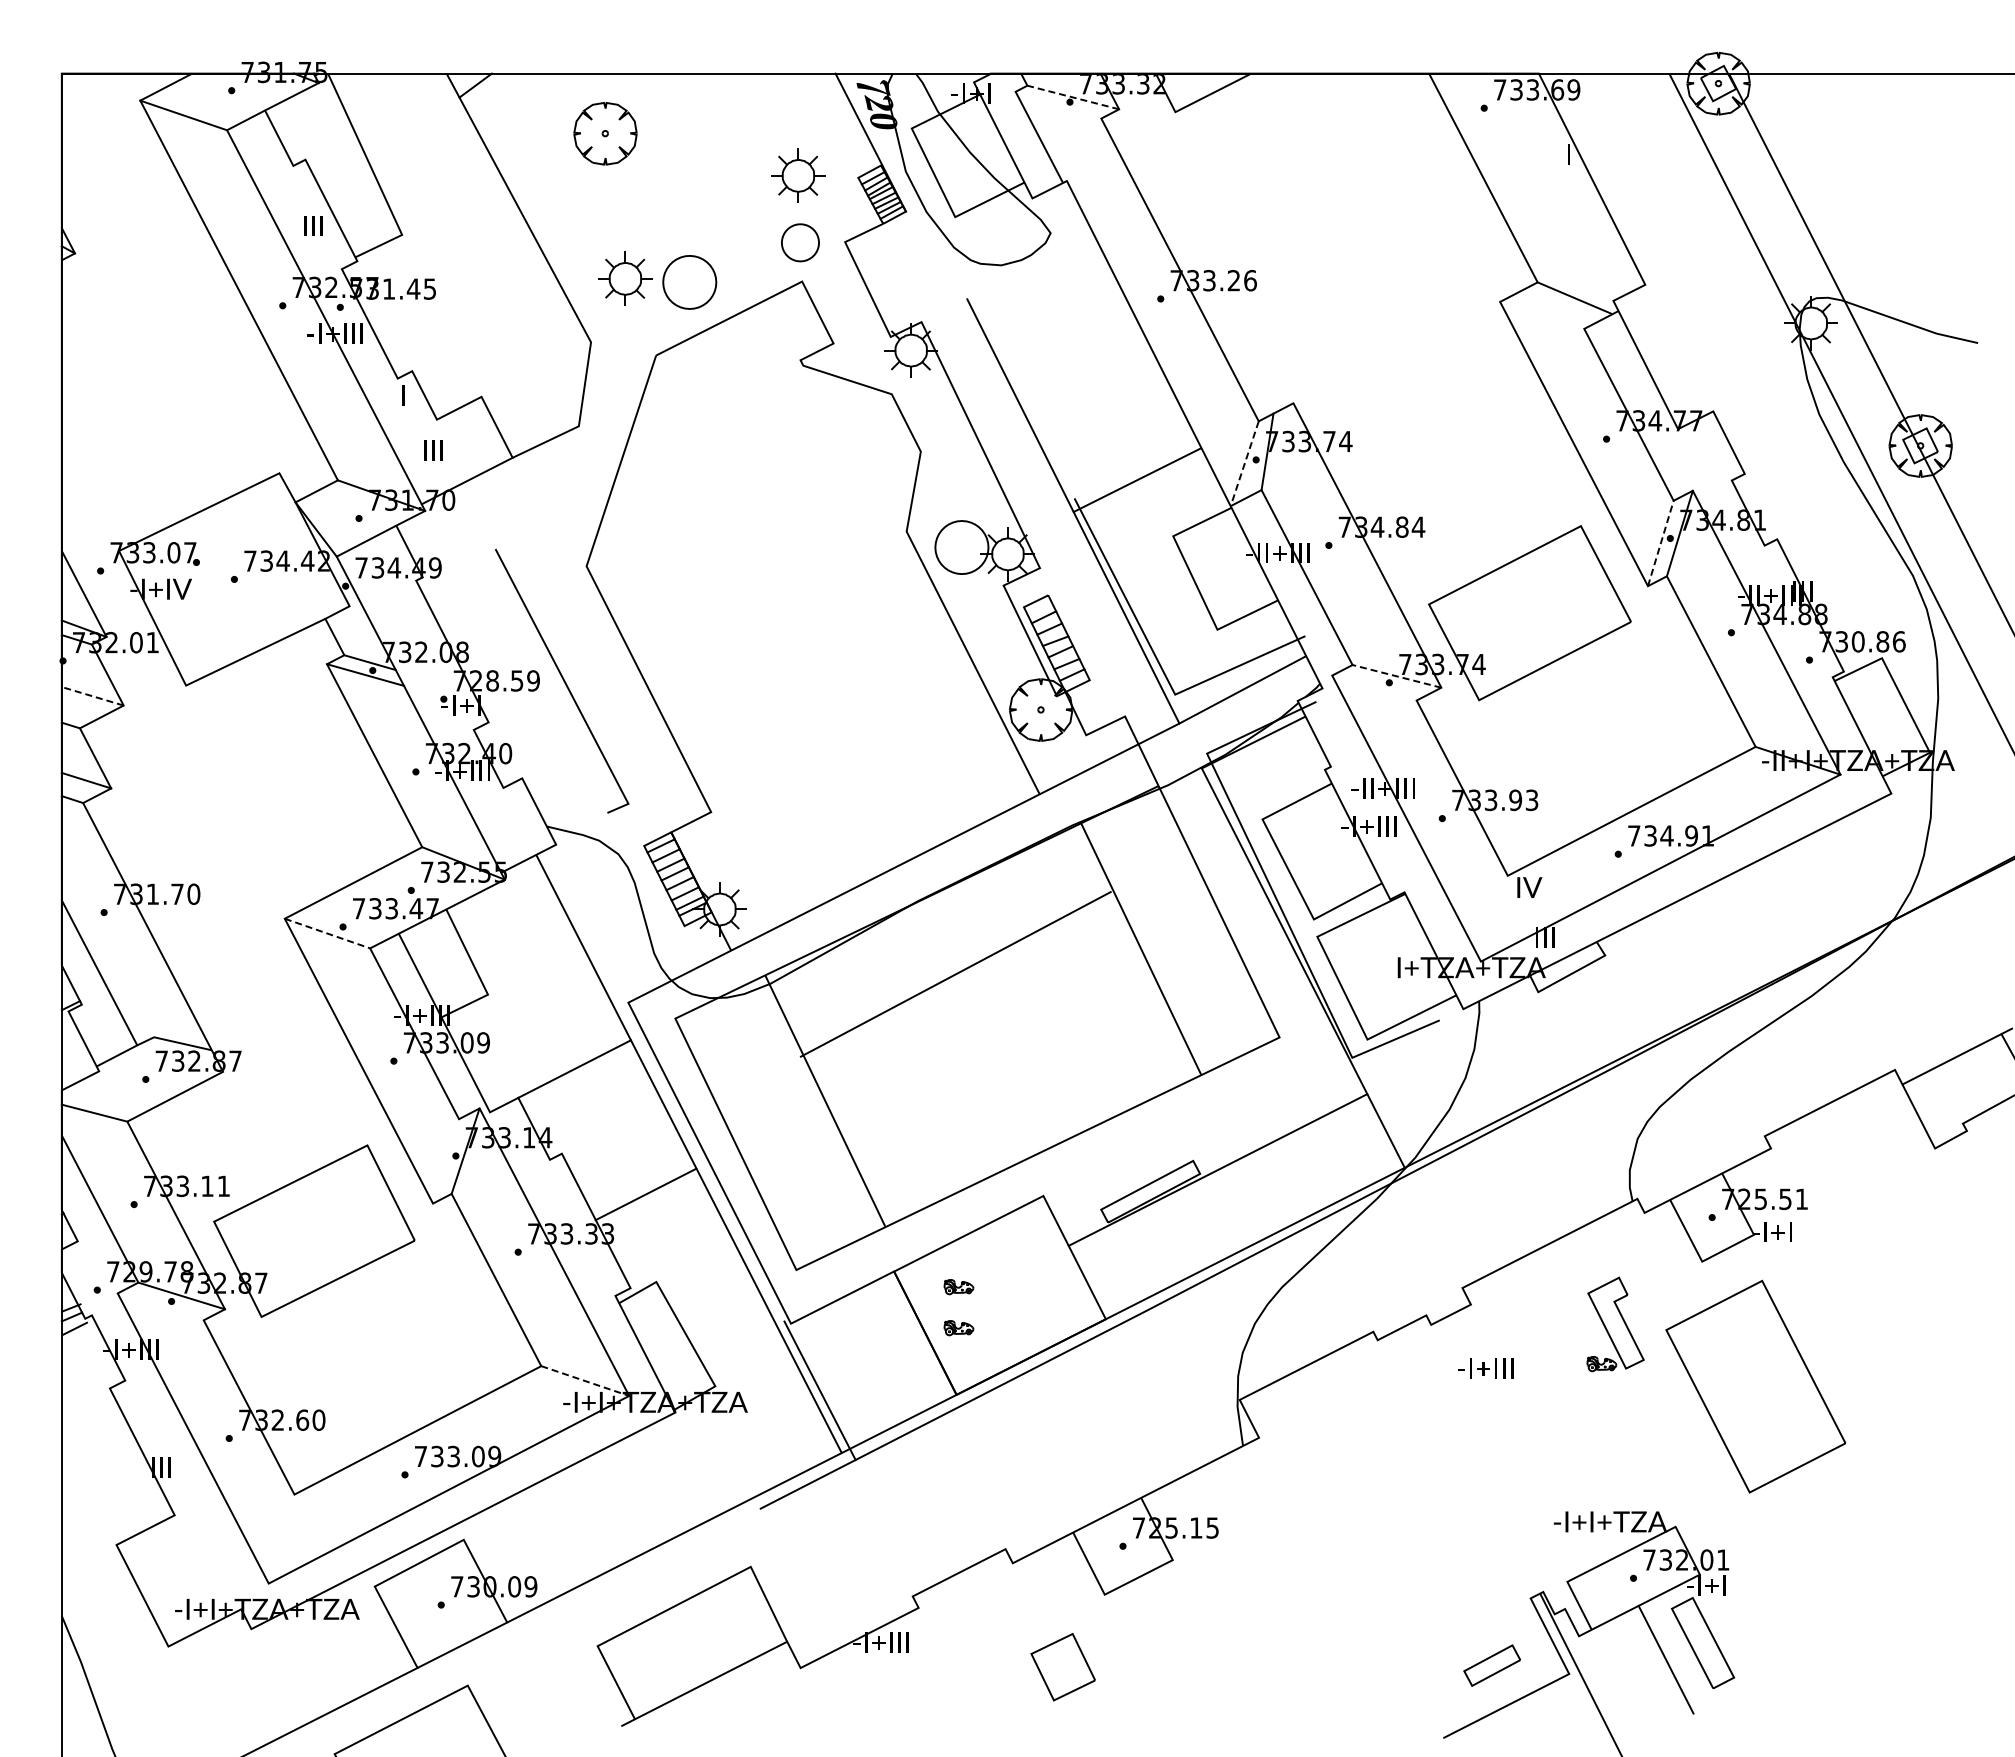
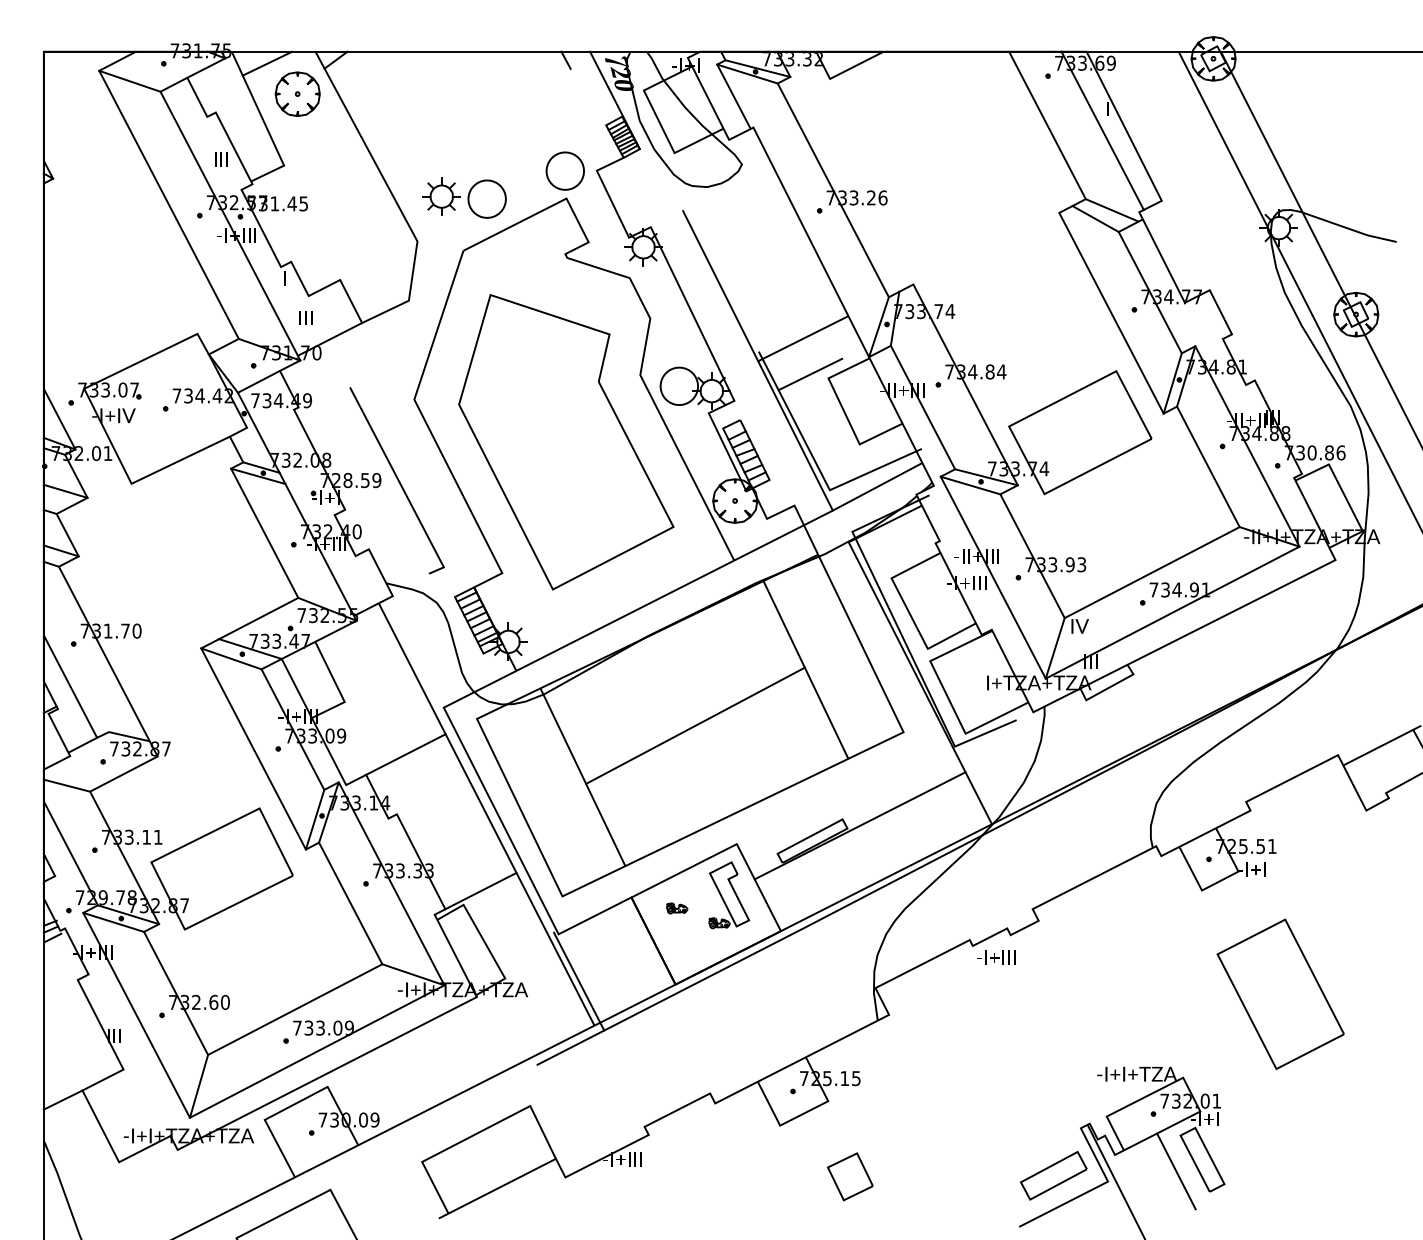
line: (801, 85) -> (566, 60), added
line: (378, 90) -> (267, 63), added
line: (1072, 97) -> (757, 68), dashed -> solid
line: (1058, 104) -> (747, 73), added
part: (605, 133) -> (297, 94), moved
part: (798, 175) -> (563, 123), removed
line: (1561, 185) -> (1102, 130), added
part: (800, 242) -> (565, 170), size x1.43
line: (1551, 310) -> (1095, 218), added
line: (1244, 463) -> (878, 327), dashed -> solid
line: (1147, 530) -> (810, 374), added
line: (1660, 543) -> (1172, 383), dashed -> solid
part: (801, 626) -> (566, 442), added
line: (1396, 676) -> (986, 477), dashed -> solid
line: (1374, 687) -> (970, 485), added
line: (92, 696) -> (65, 491), dashed -> solid
line: (1493, 918) -> (1054, 648), added
line: (354, 919) -> (250, 648), added
line: (327, 933) -> (231, 658), dashed -> solid
line: (955, 974) -> (695, 725), moved
line: (446, 1161) -> (315, 819), added
line: (645, 1194) -> (480, 891), moved
line: (160, 1306) -> (113, 922), added
part: (1615, 1324) -> (729, 895), moved
part: (958, 1328) -> (676, 937), removed
text: (1485, 1368) -> (996, 957), moved
line: (585, 1381) -> (413, 975), dashed -> solid
part: (1755, 1386) -> (1280, 994), moved
line: (281, 1538) -> (198, 1085), added
line: (88, 1558) -> (62, 1100), added
part: (1491, 1665) -> (1053, 1175), size x1.67
part: (1062, 1667) -> (849, 1177), moved

